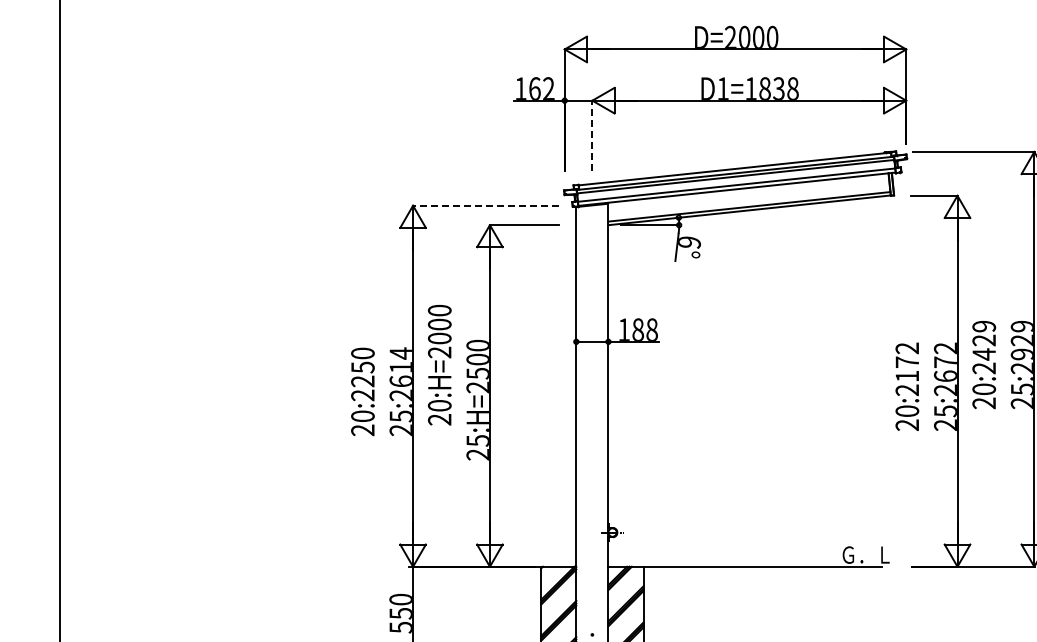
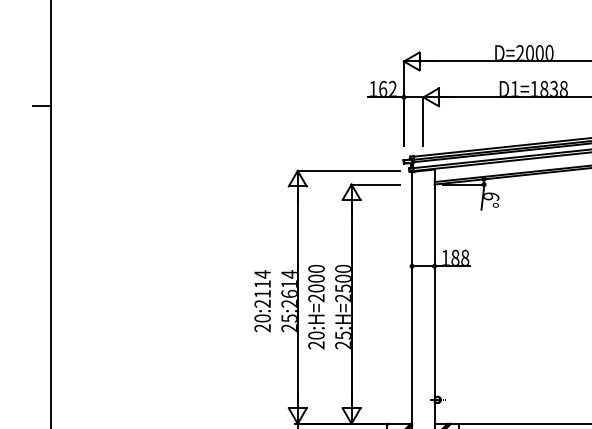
line: (47, 113) -> (41, 106), added
line: (592, 135) -> (423, 121), dashed -> solid
line: (485, 205) -> (348, 170), dashed -> solid
text: (439, 365) -> (316, 307), moved
text: (362, 367) -> (262, 284), 20:2250 -> 20:2114

